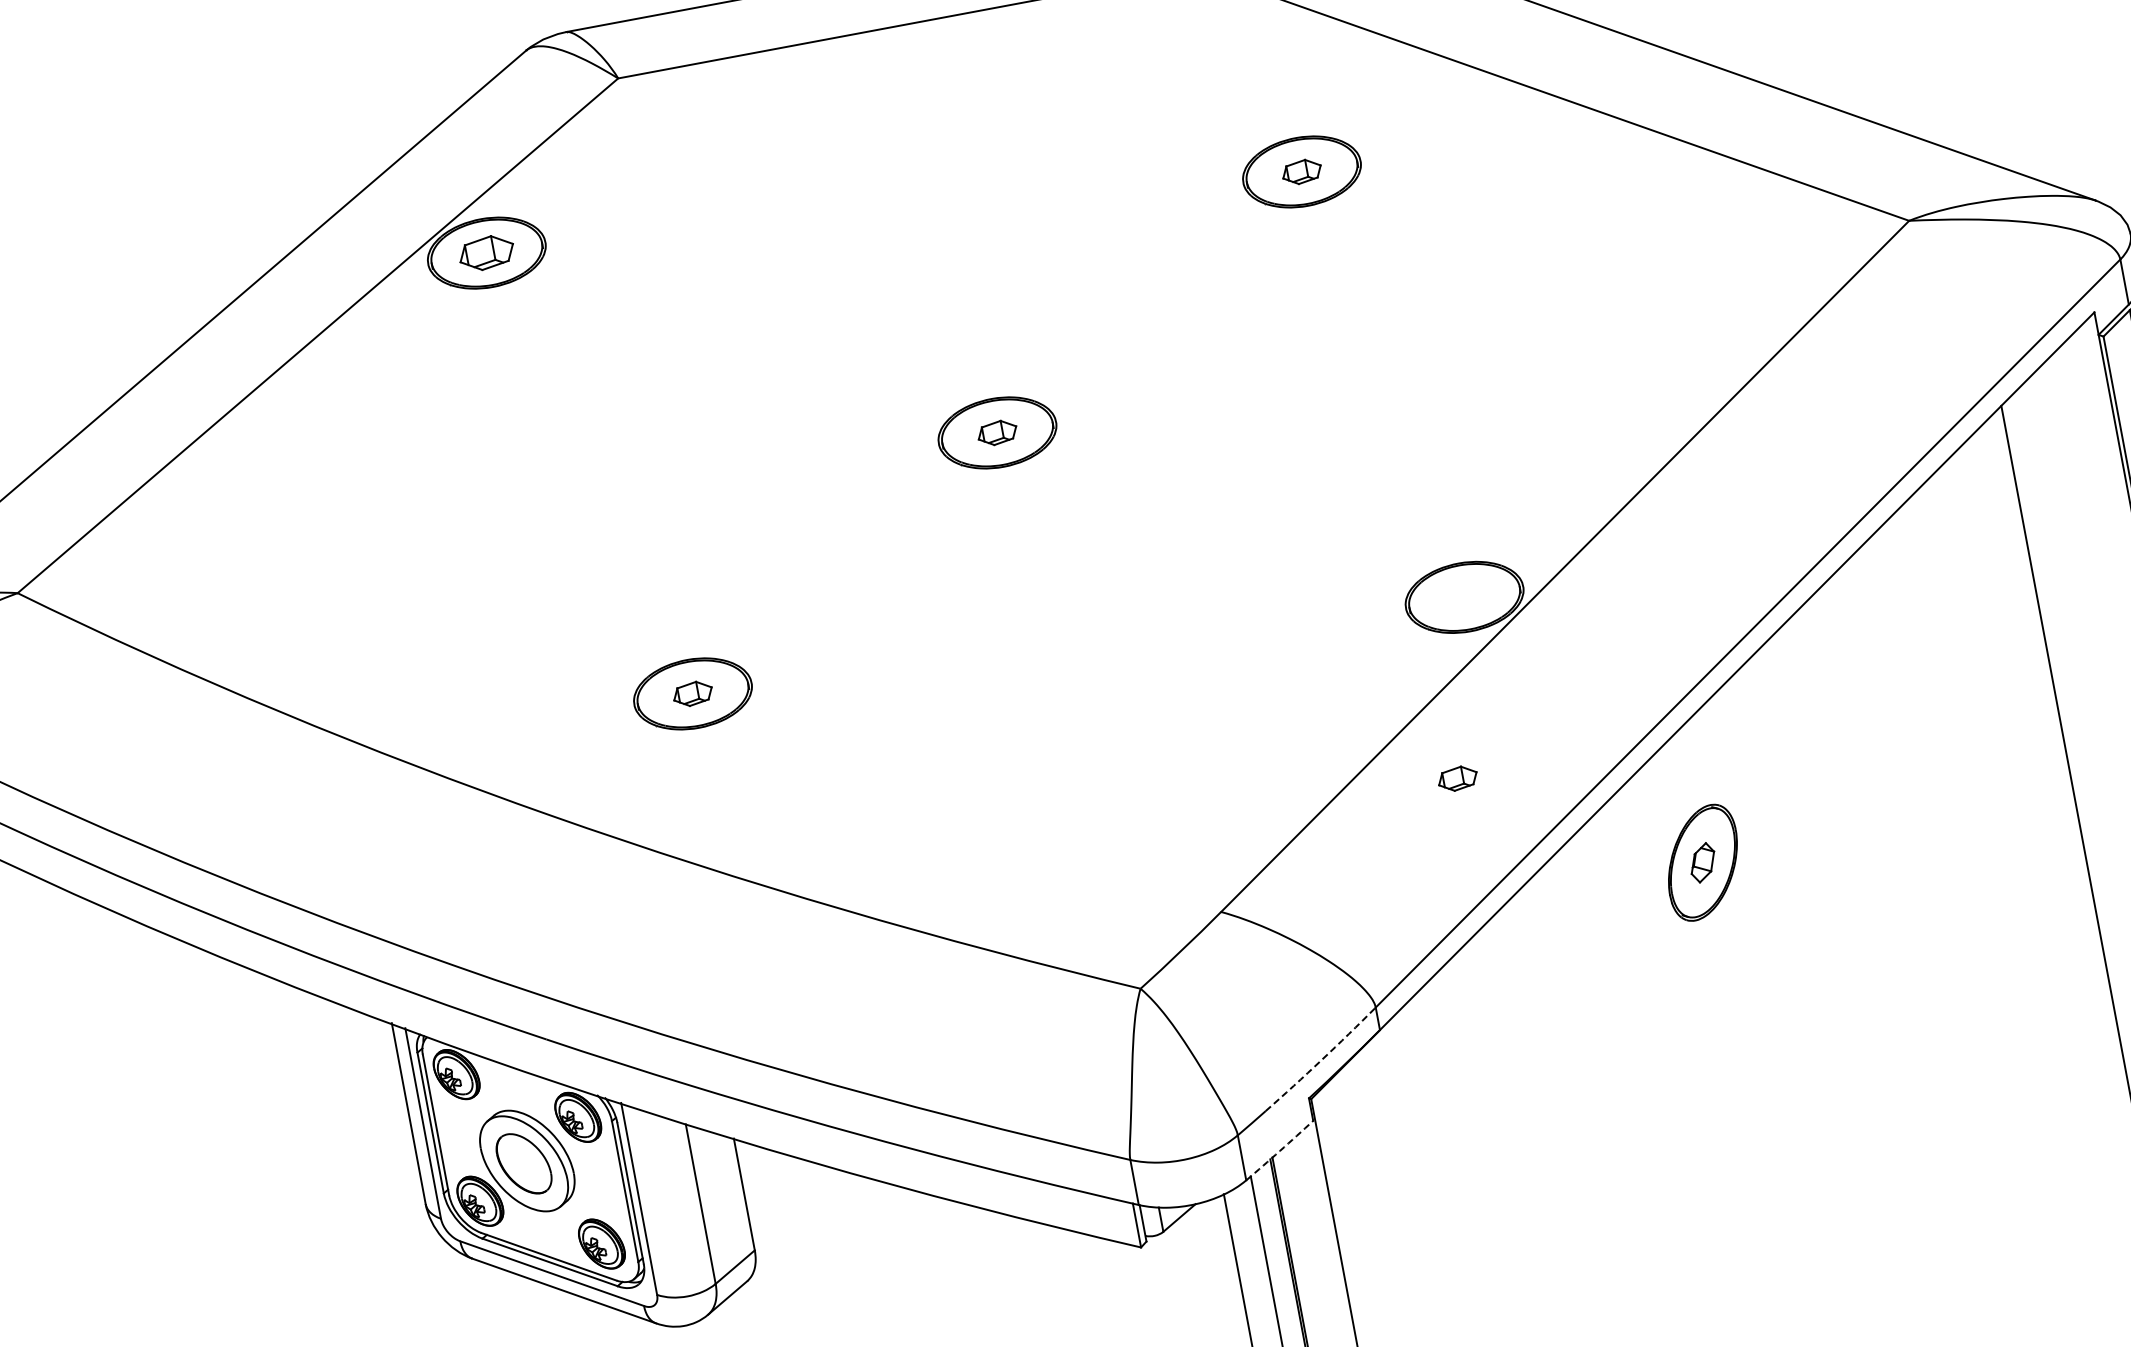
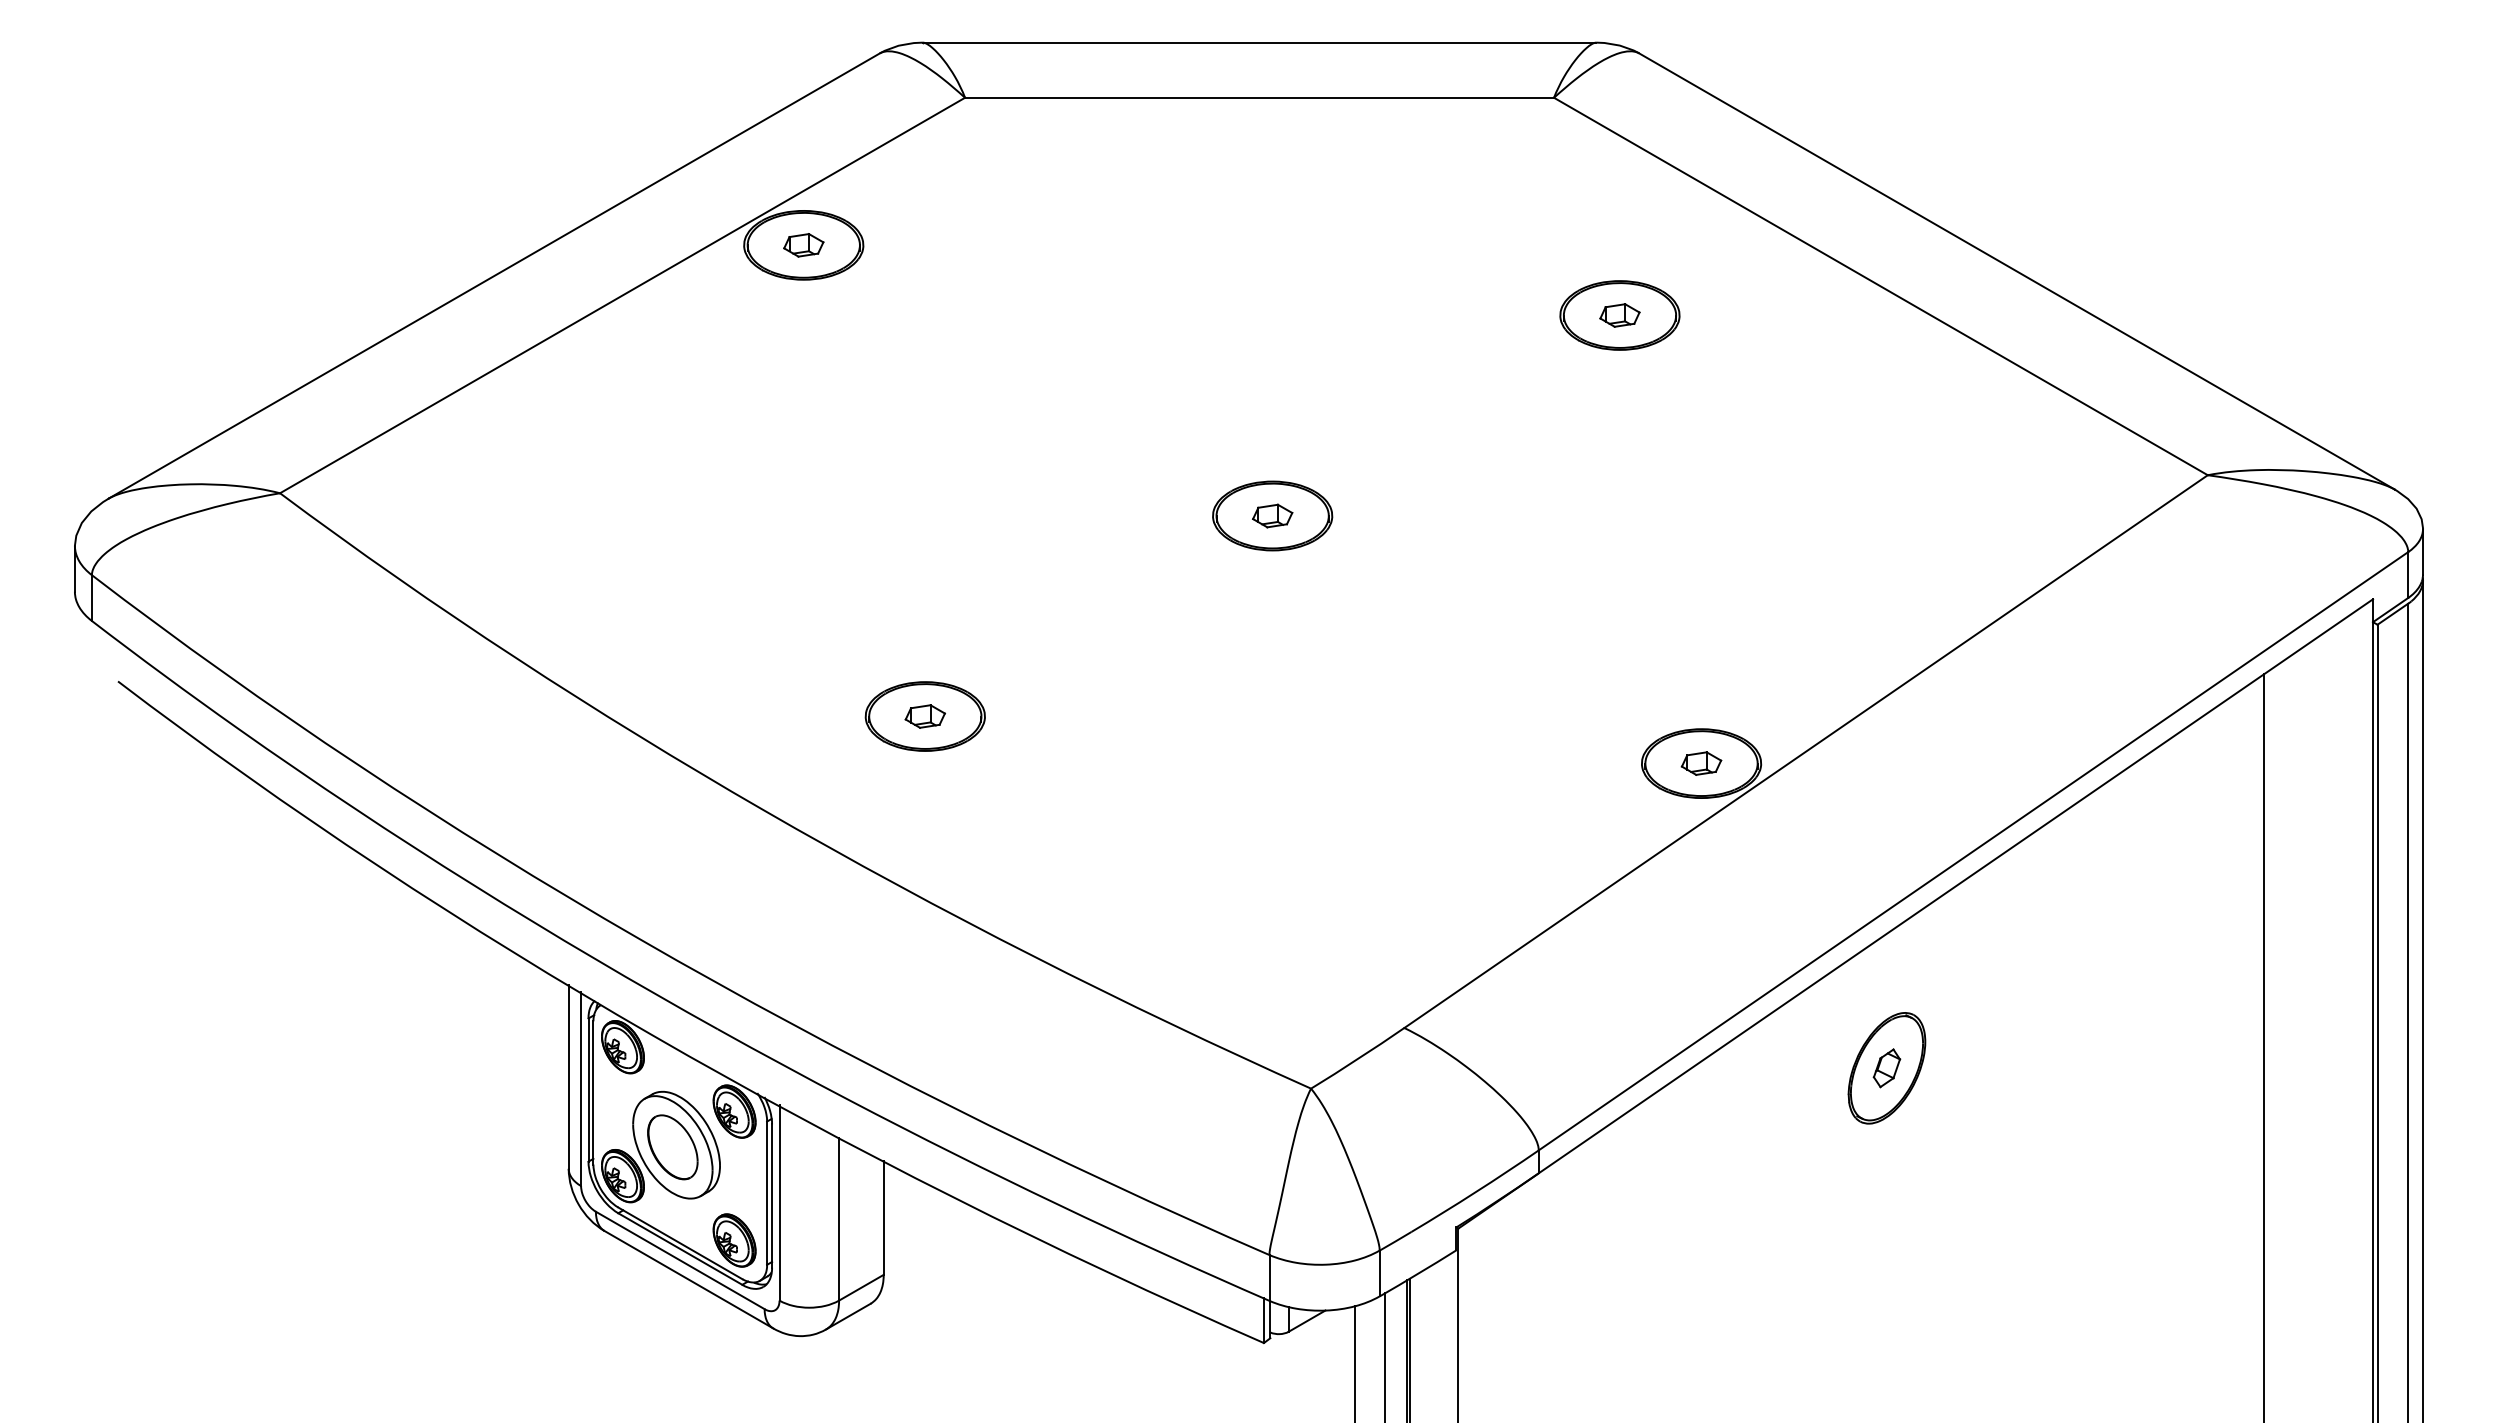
part: (486, 253) -> (803, 245), size x0.71
part: (1457, 778) -> (1701, 763), moved
arc: (1321, 1060) -> (1475, 1192), dashed -> solid
arc: (1280, 1150) -> (1418, 1273), dashed -> solid

